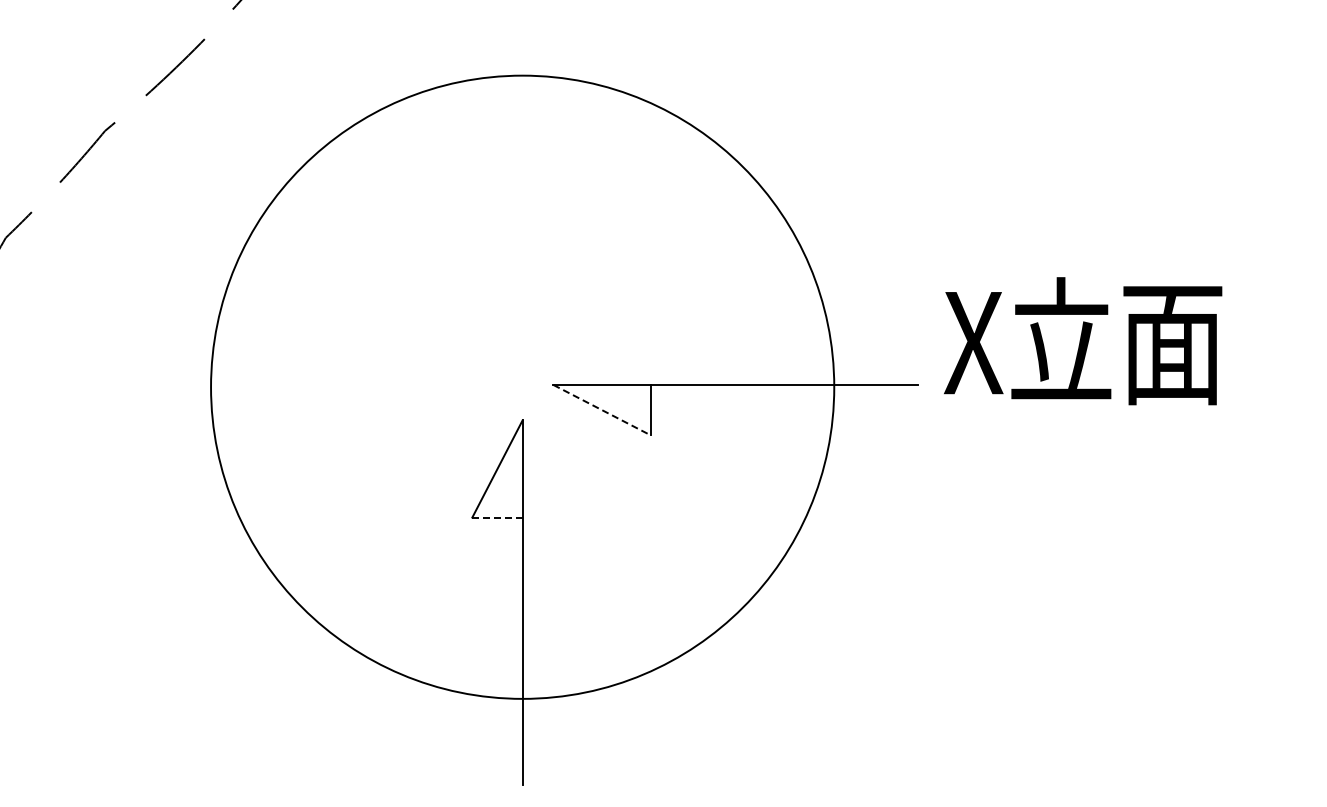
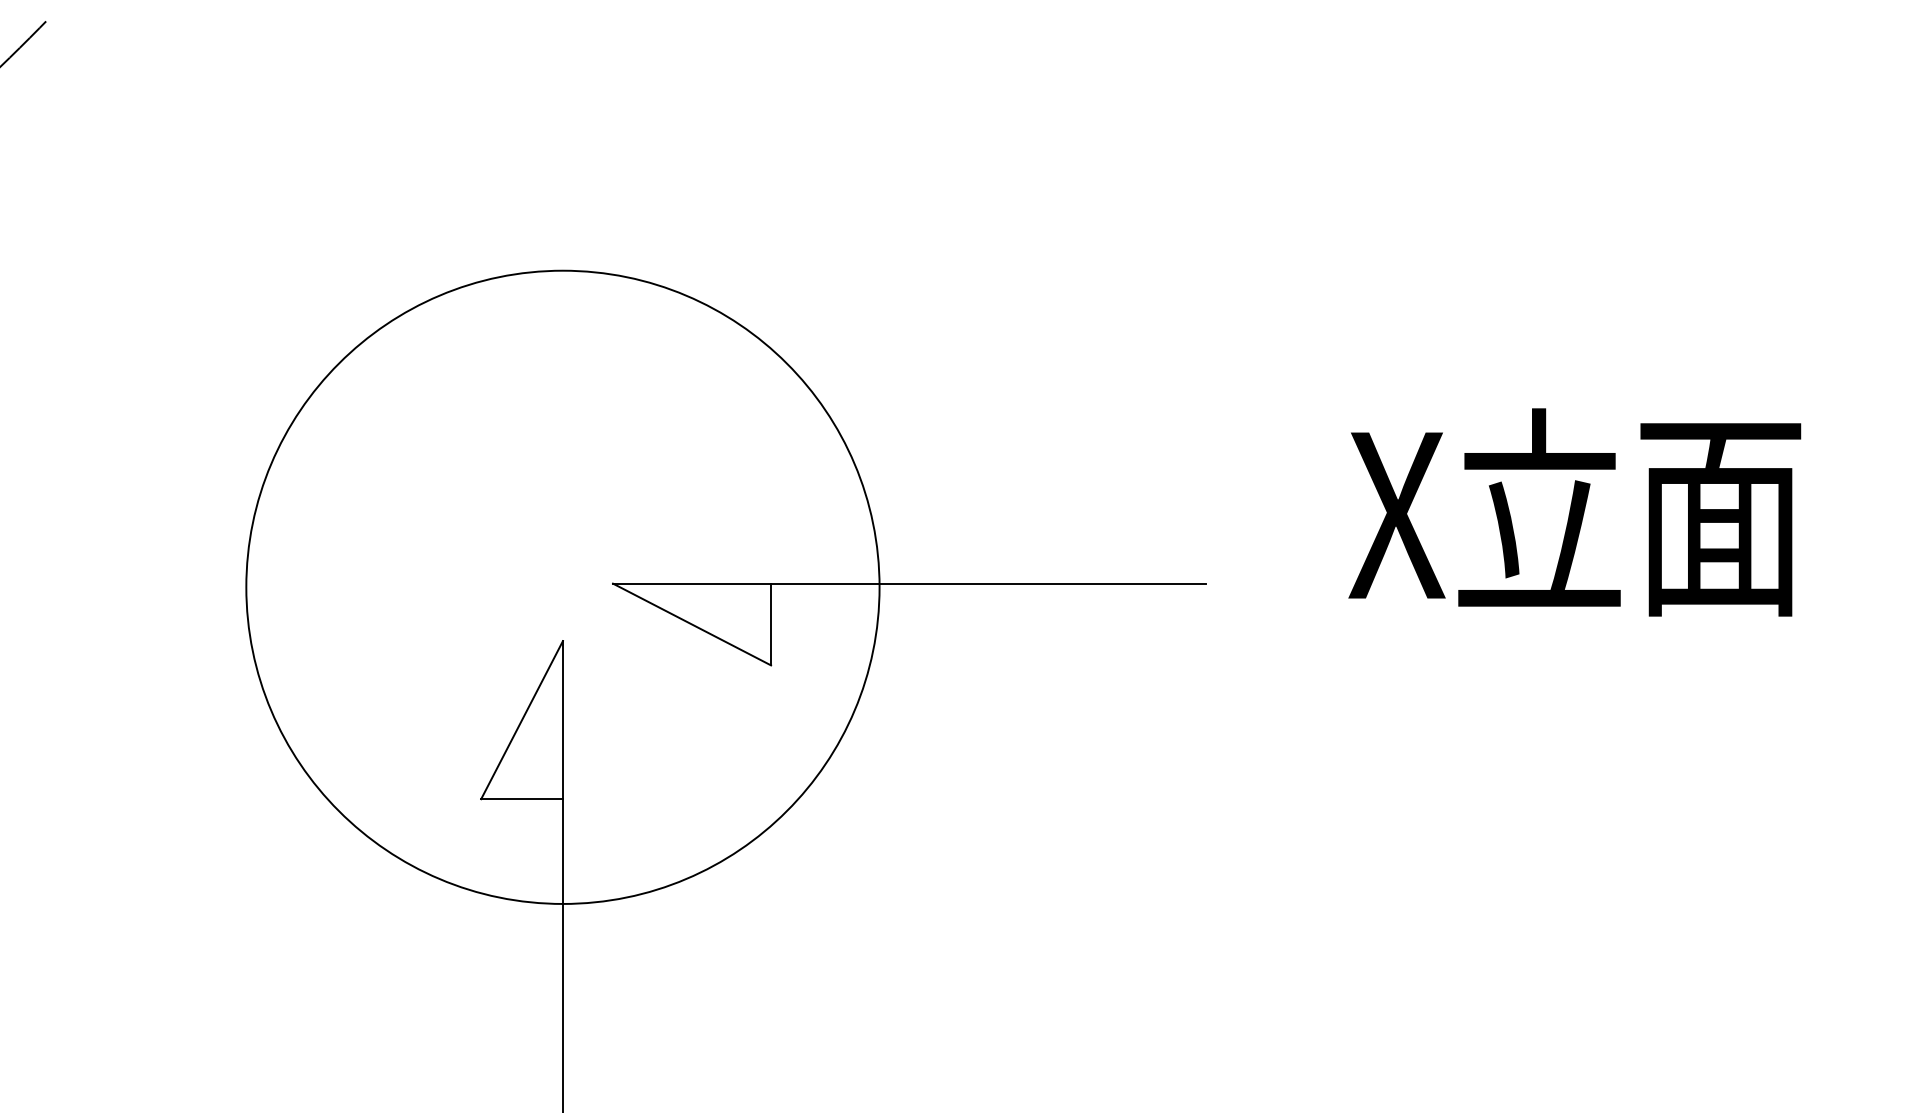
text: (1083, 341) -> (1575, 512), moved
circle: (522, 387) -> (562, 587), size x0.62
line: (602, 410) -> (692, 625), dashed -> solid
line: (498, 517) -> (523, 799), dashed -> solid

